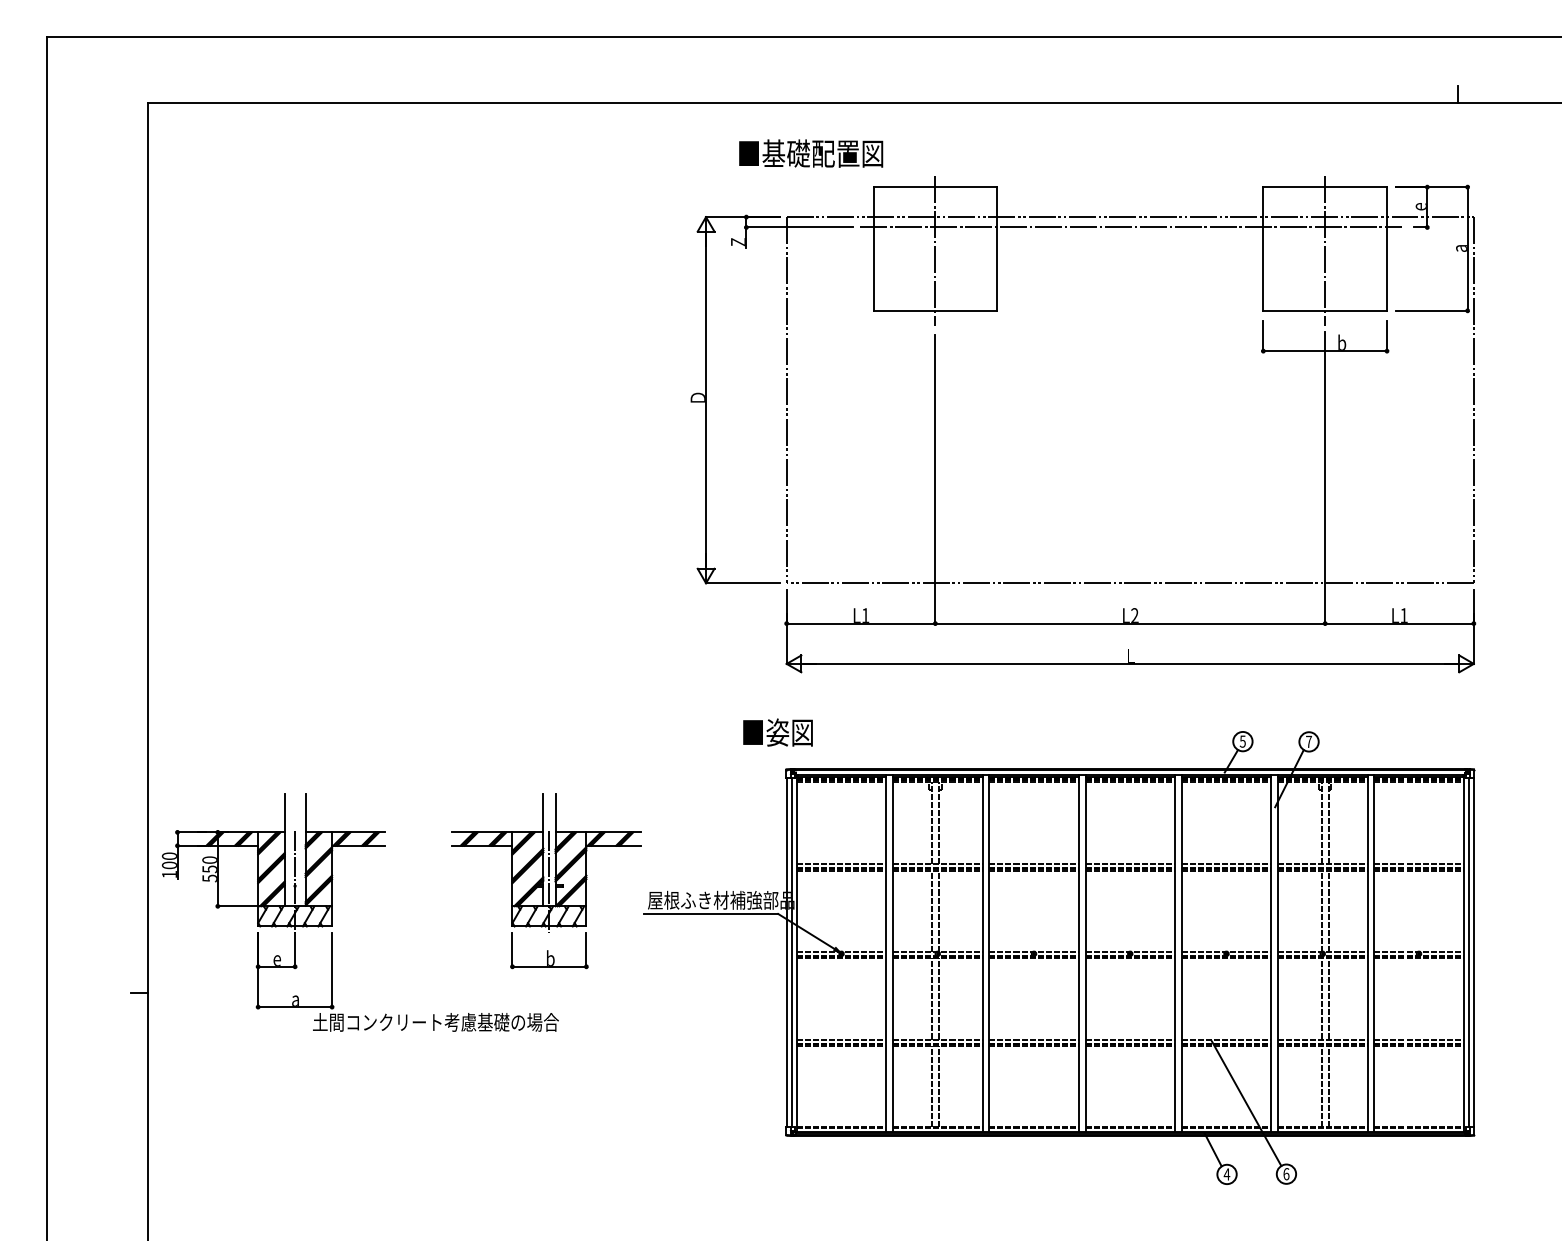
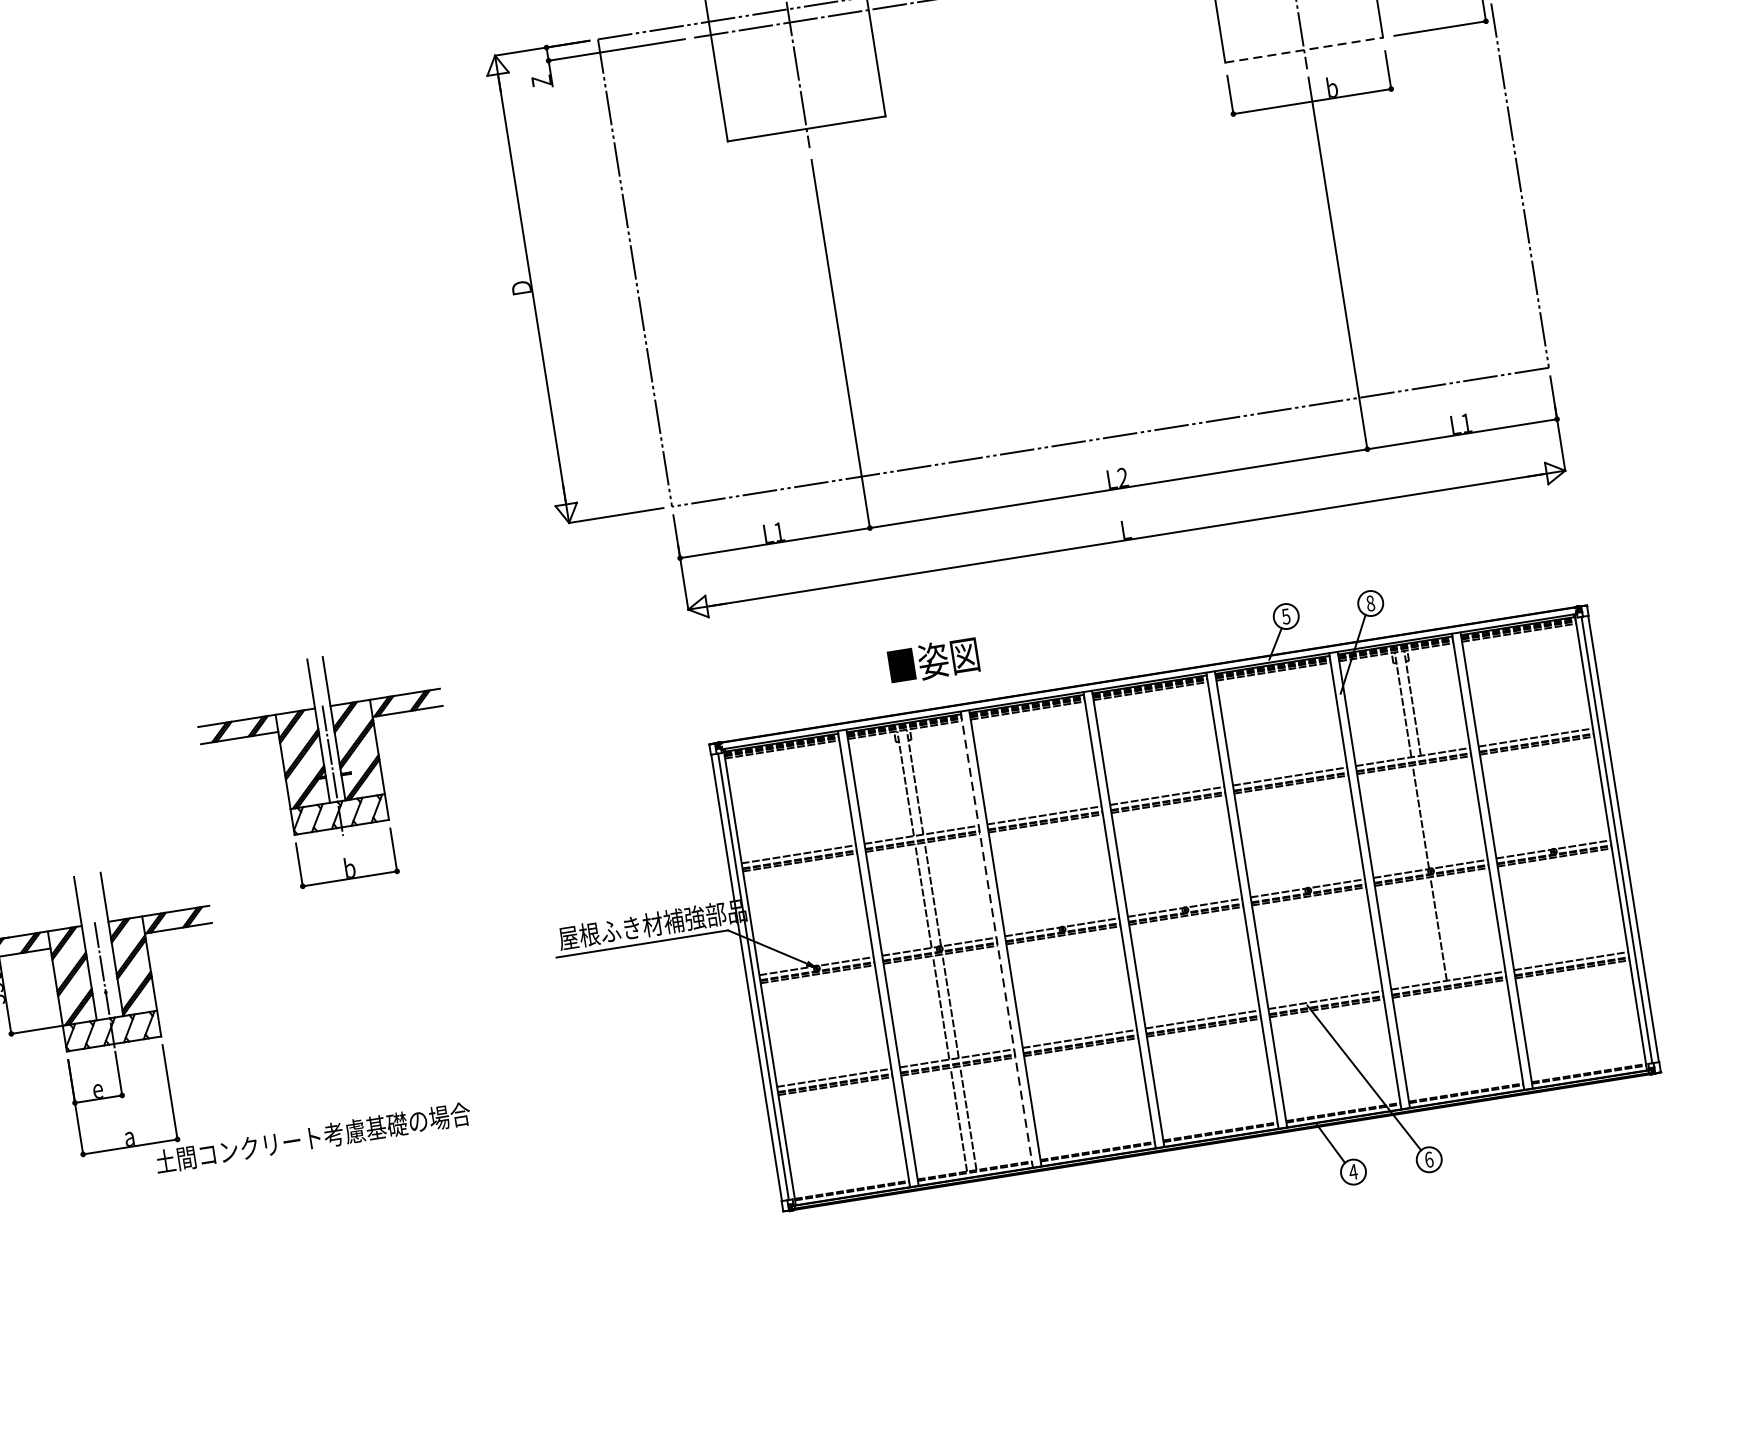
line: (1325, 310) -> (1304, 49), solid -> dashed
text: (777, 732) -> (932, 660), moved
text: (1308, 741) -> (1369, 603), 7 -> 8
part: (546, 881) -> (328, 770), moved
line: (1328, 911) -> (1429, 816), removed
line: (982, 953) -> (996, 939), solid -> dashed
line: (1328, 998) -> (1447, 927), removed
line: (1321, 1086) -> (1456, 1040), removed
line: (1328, 1086) -> (1465, 1039), removed

